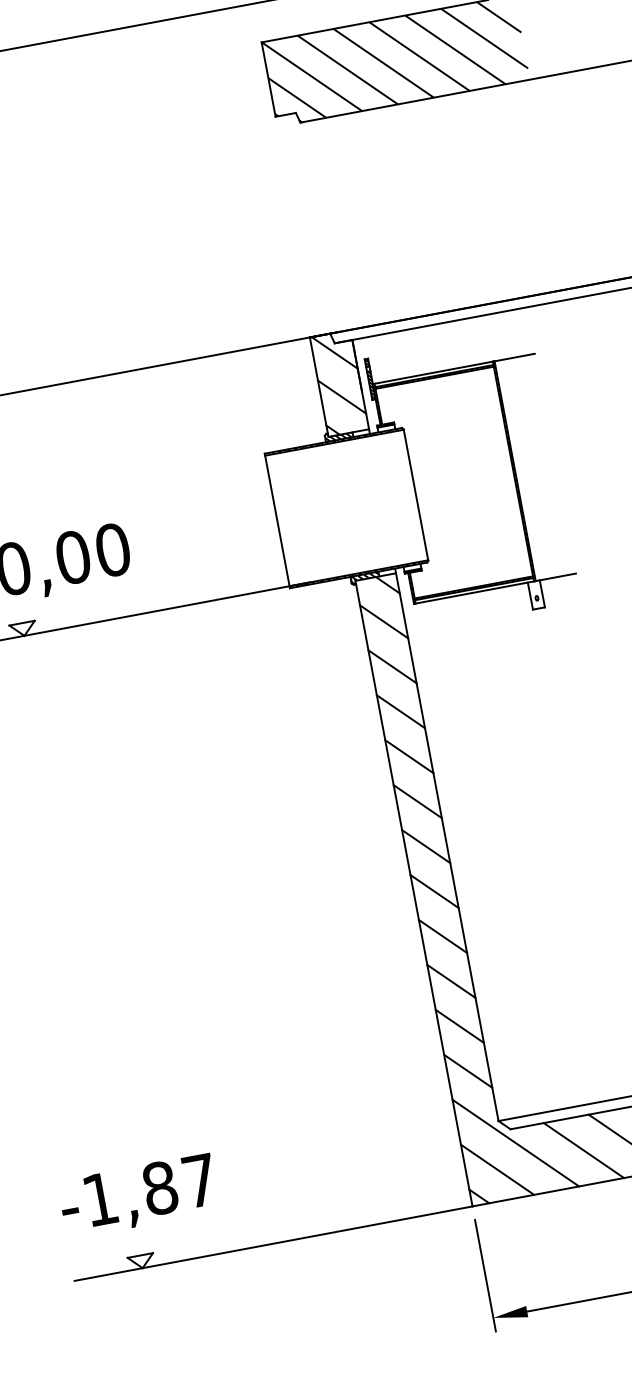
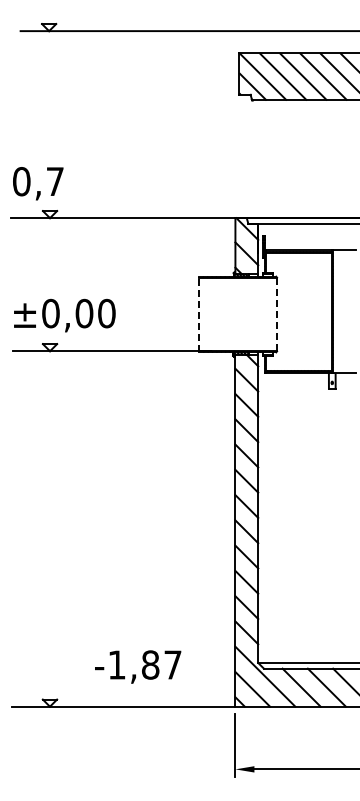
line: (416, 494) -> (277, 314), solid -> dashed
line: (278, 520) -> (199, 314), solid -> dashed
text: (139, 1194) -> (138, 666), moved

